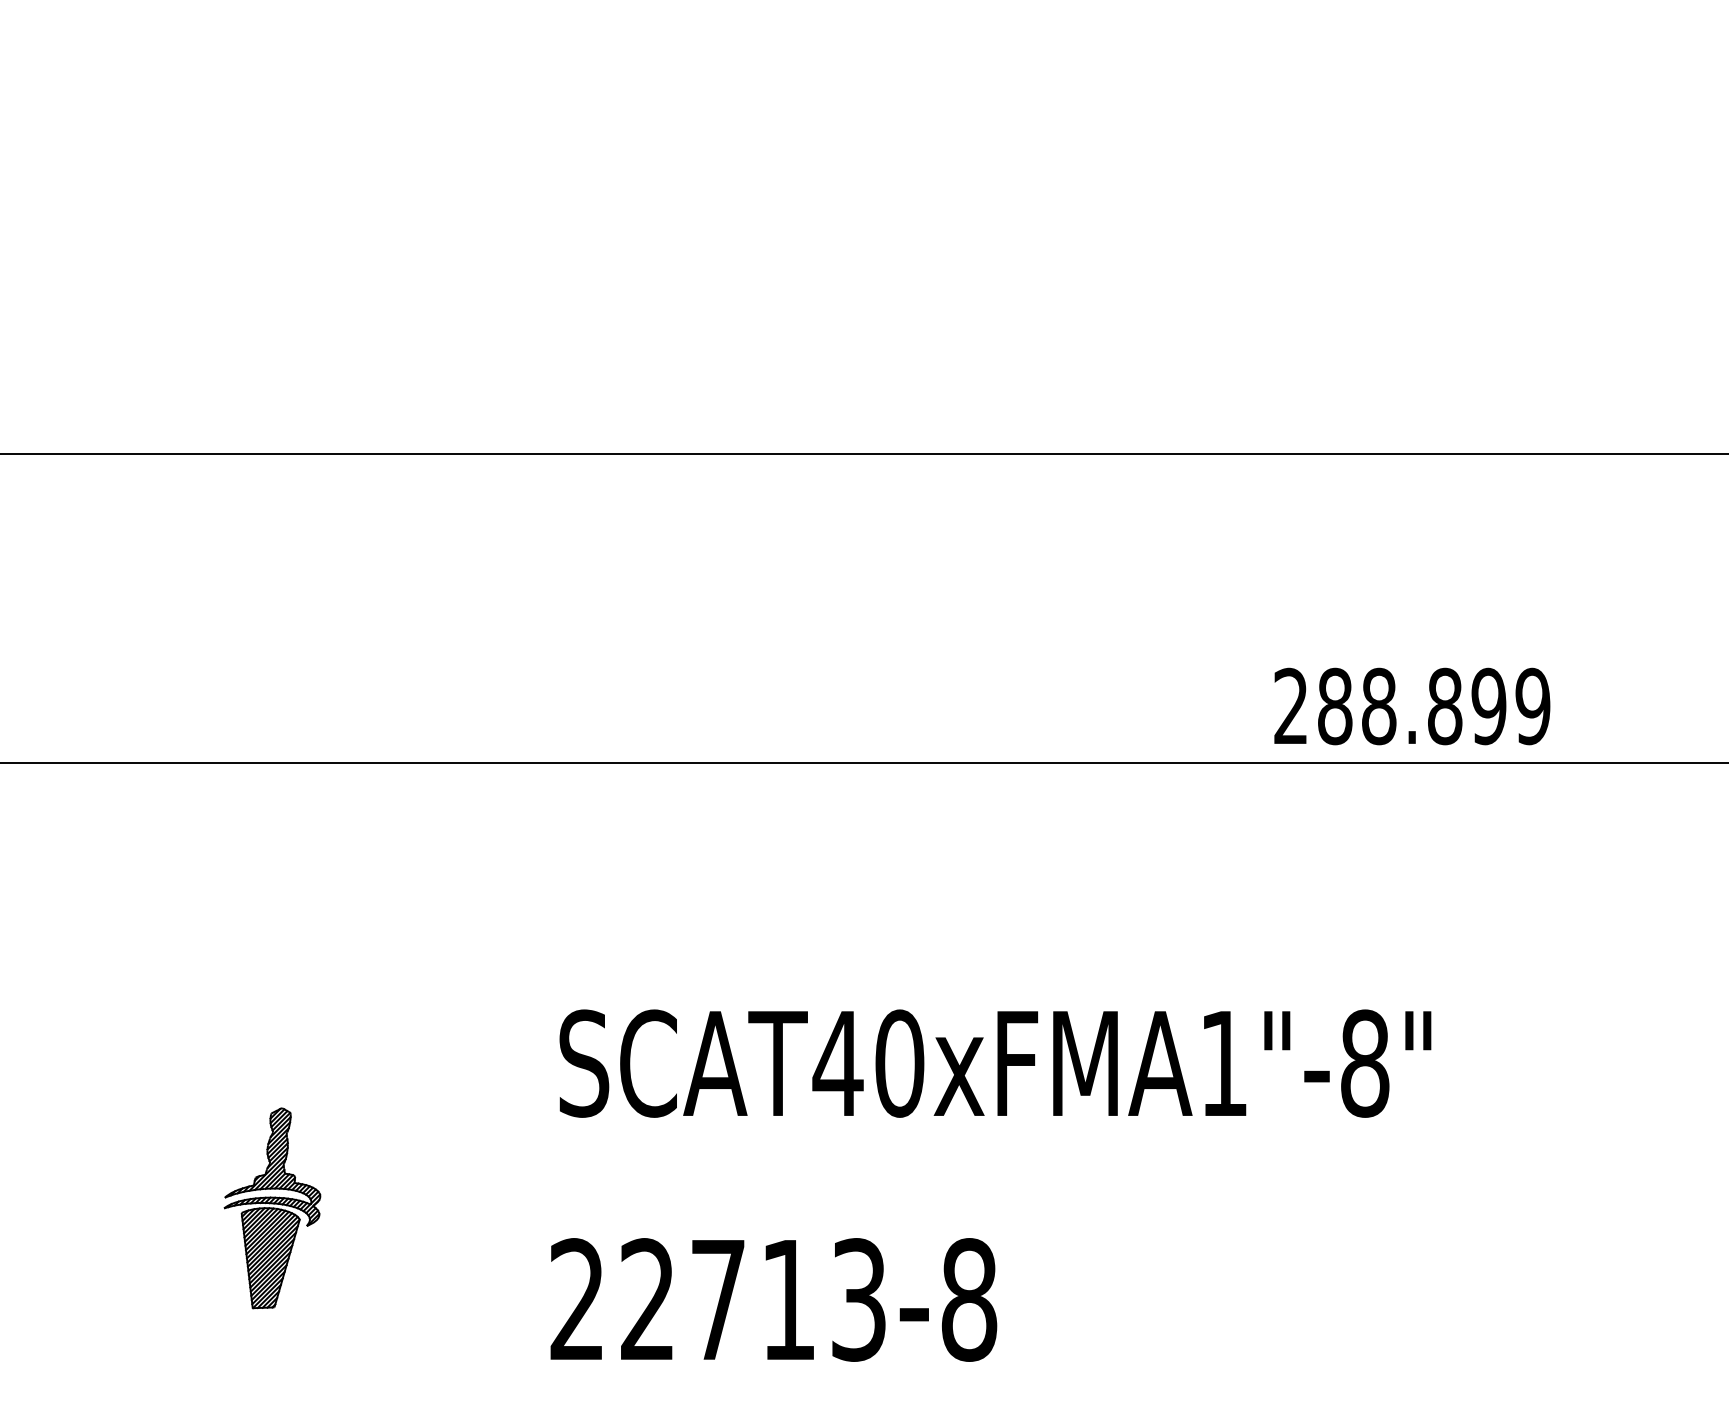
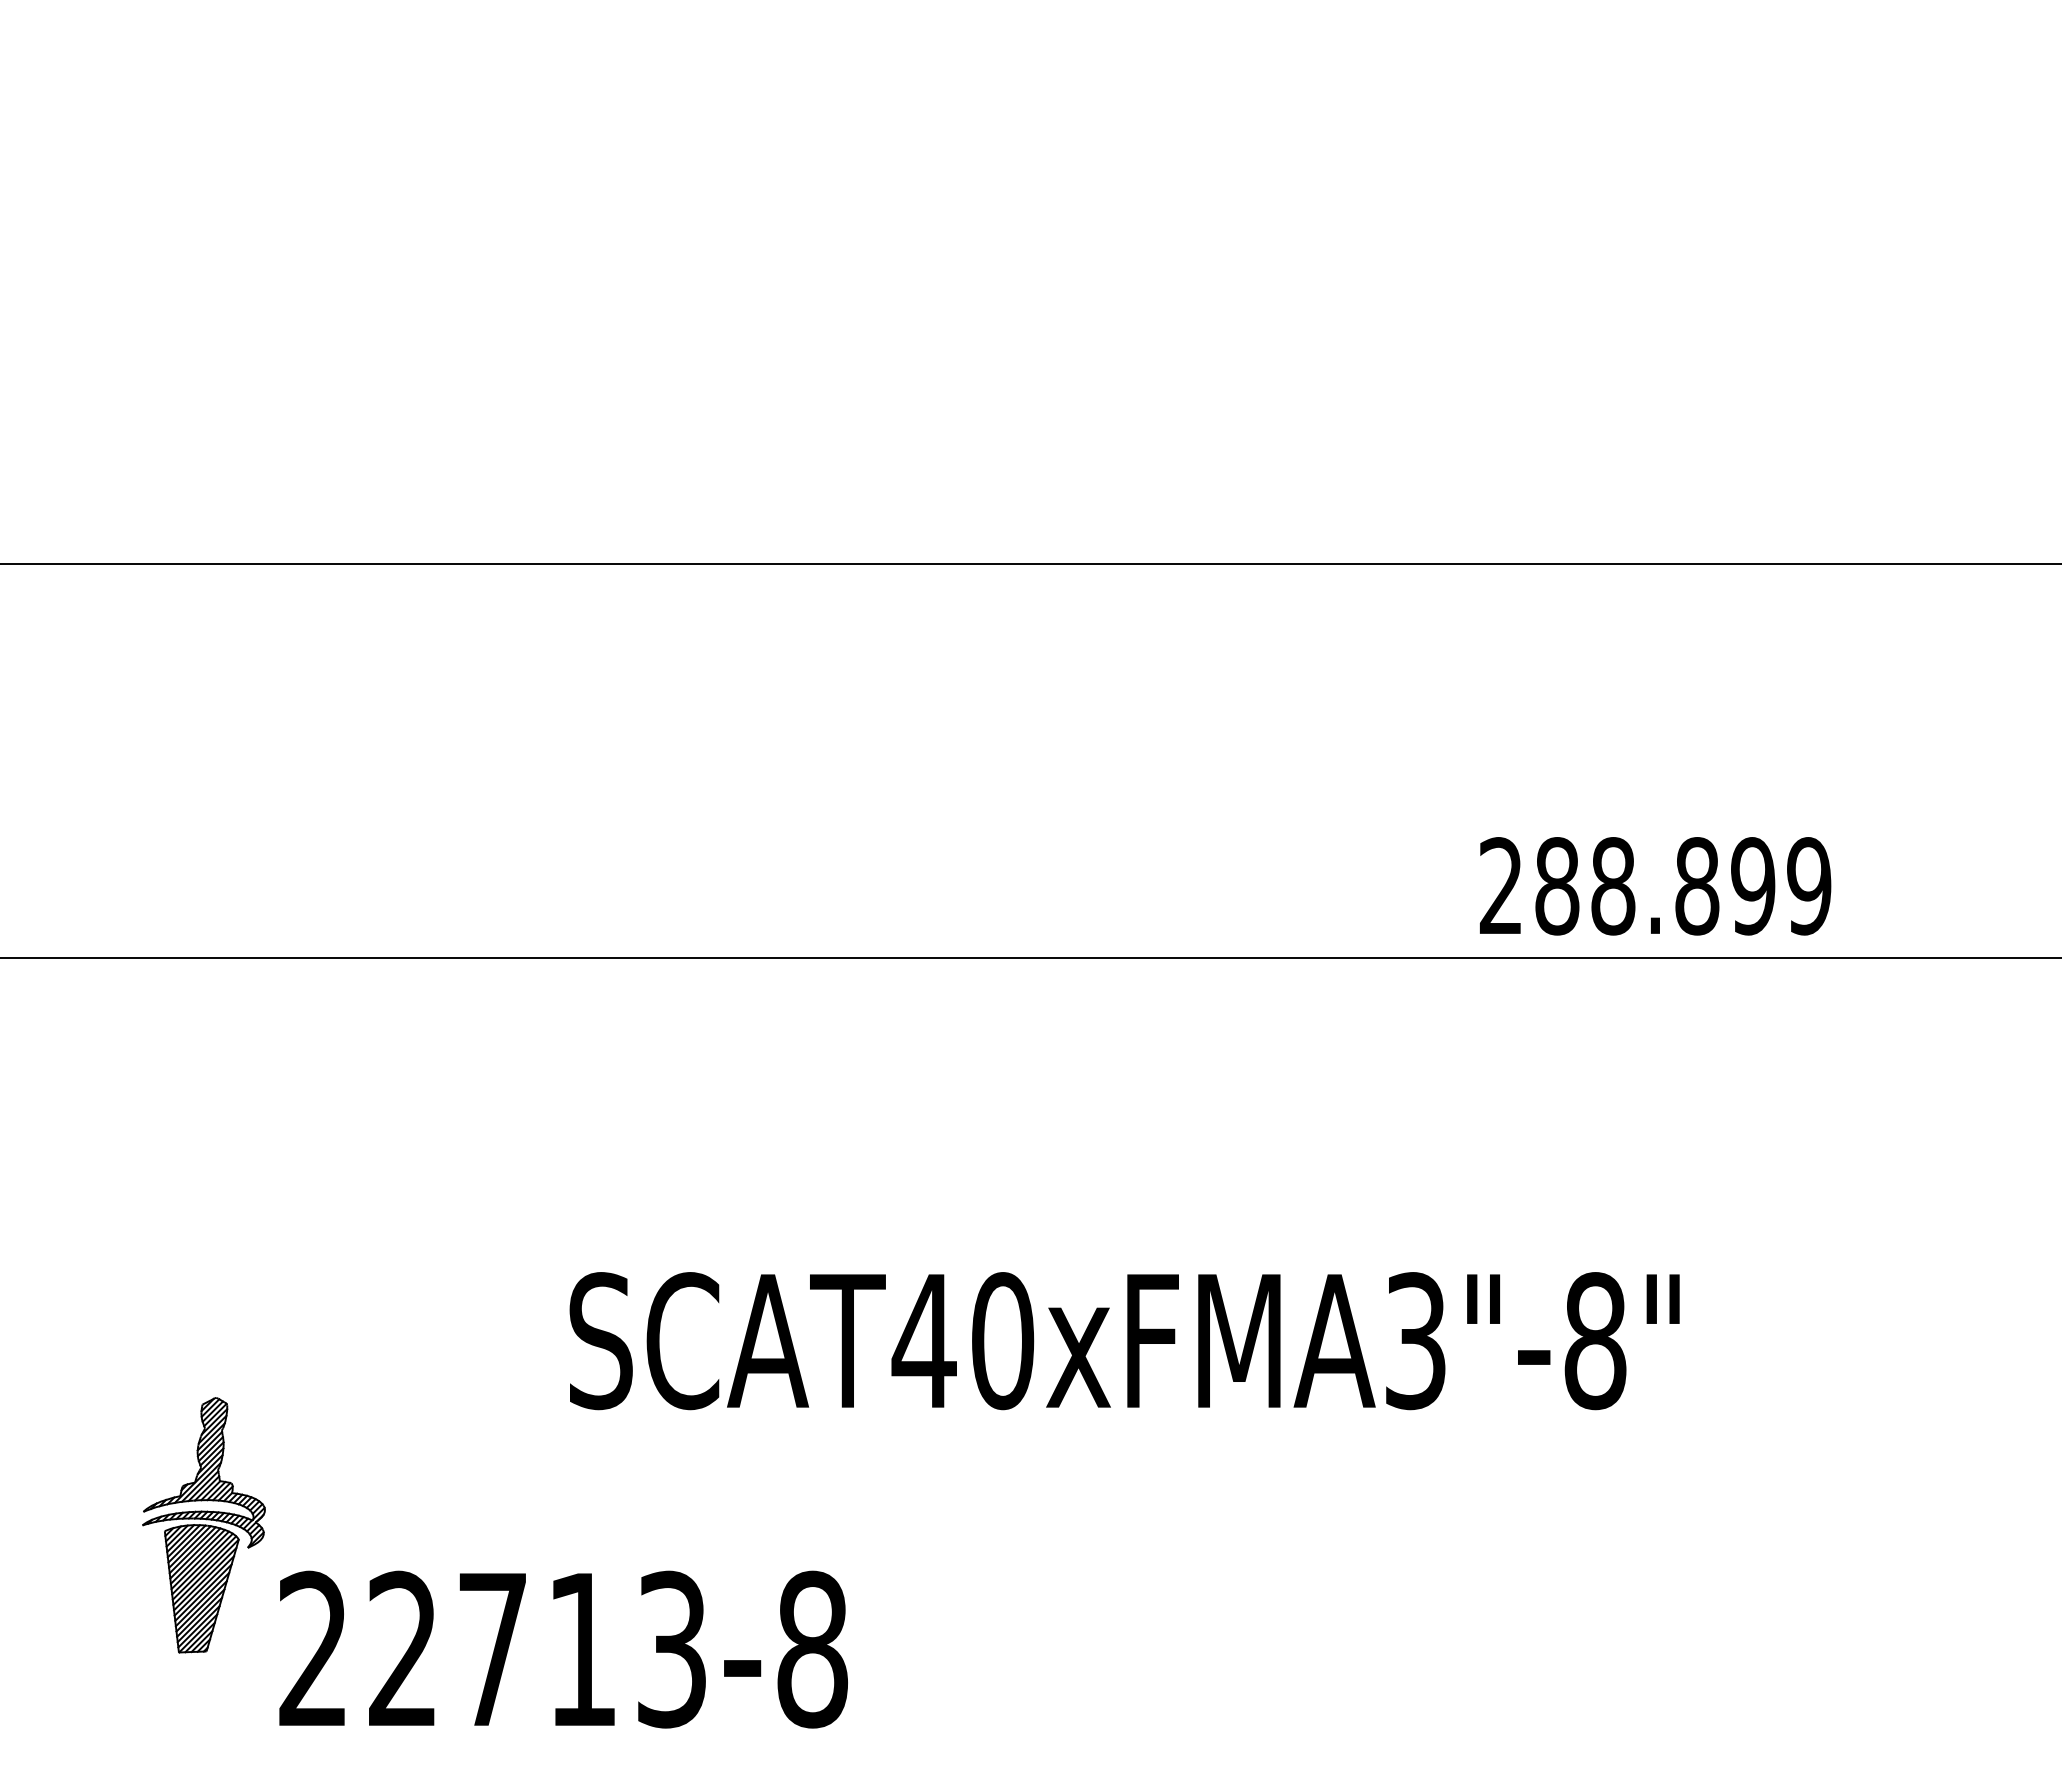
text: (1223, 1063) -> (1415, 1340), SCAT40xFMA1"-8" -> SCAT40xFMA3"-8"
text: (773, 1299) -> (563, 1649), moved

